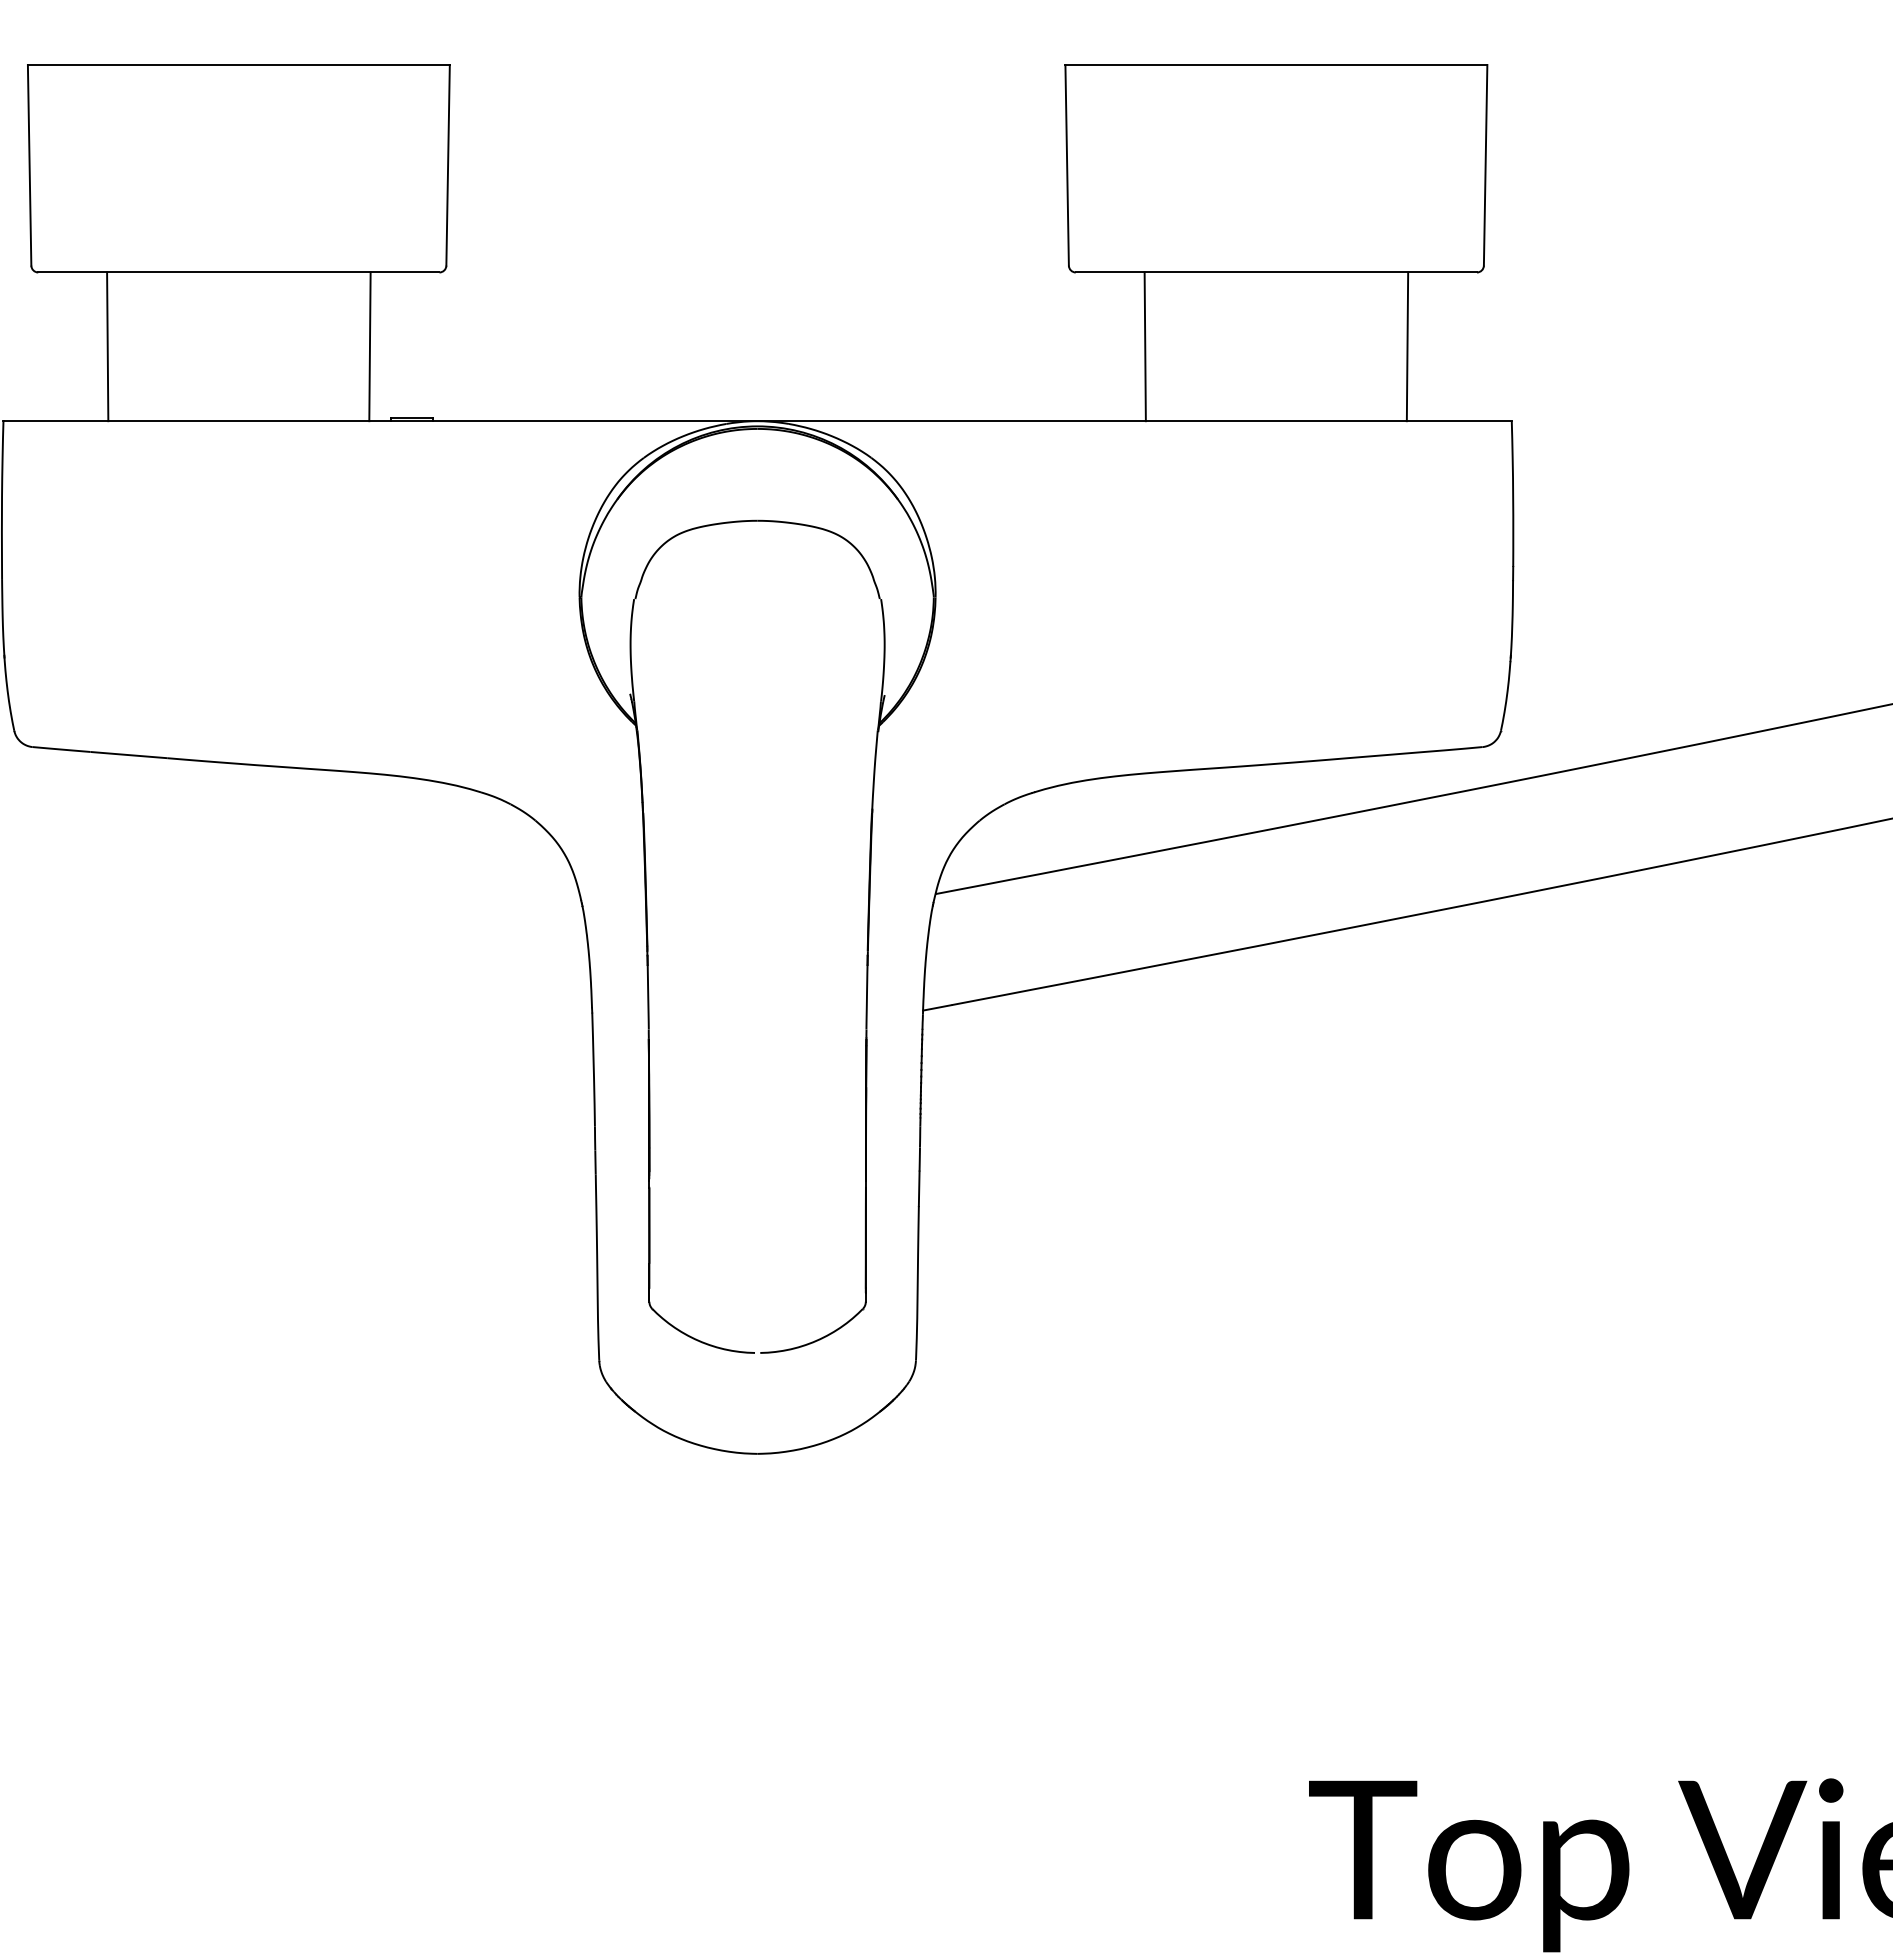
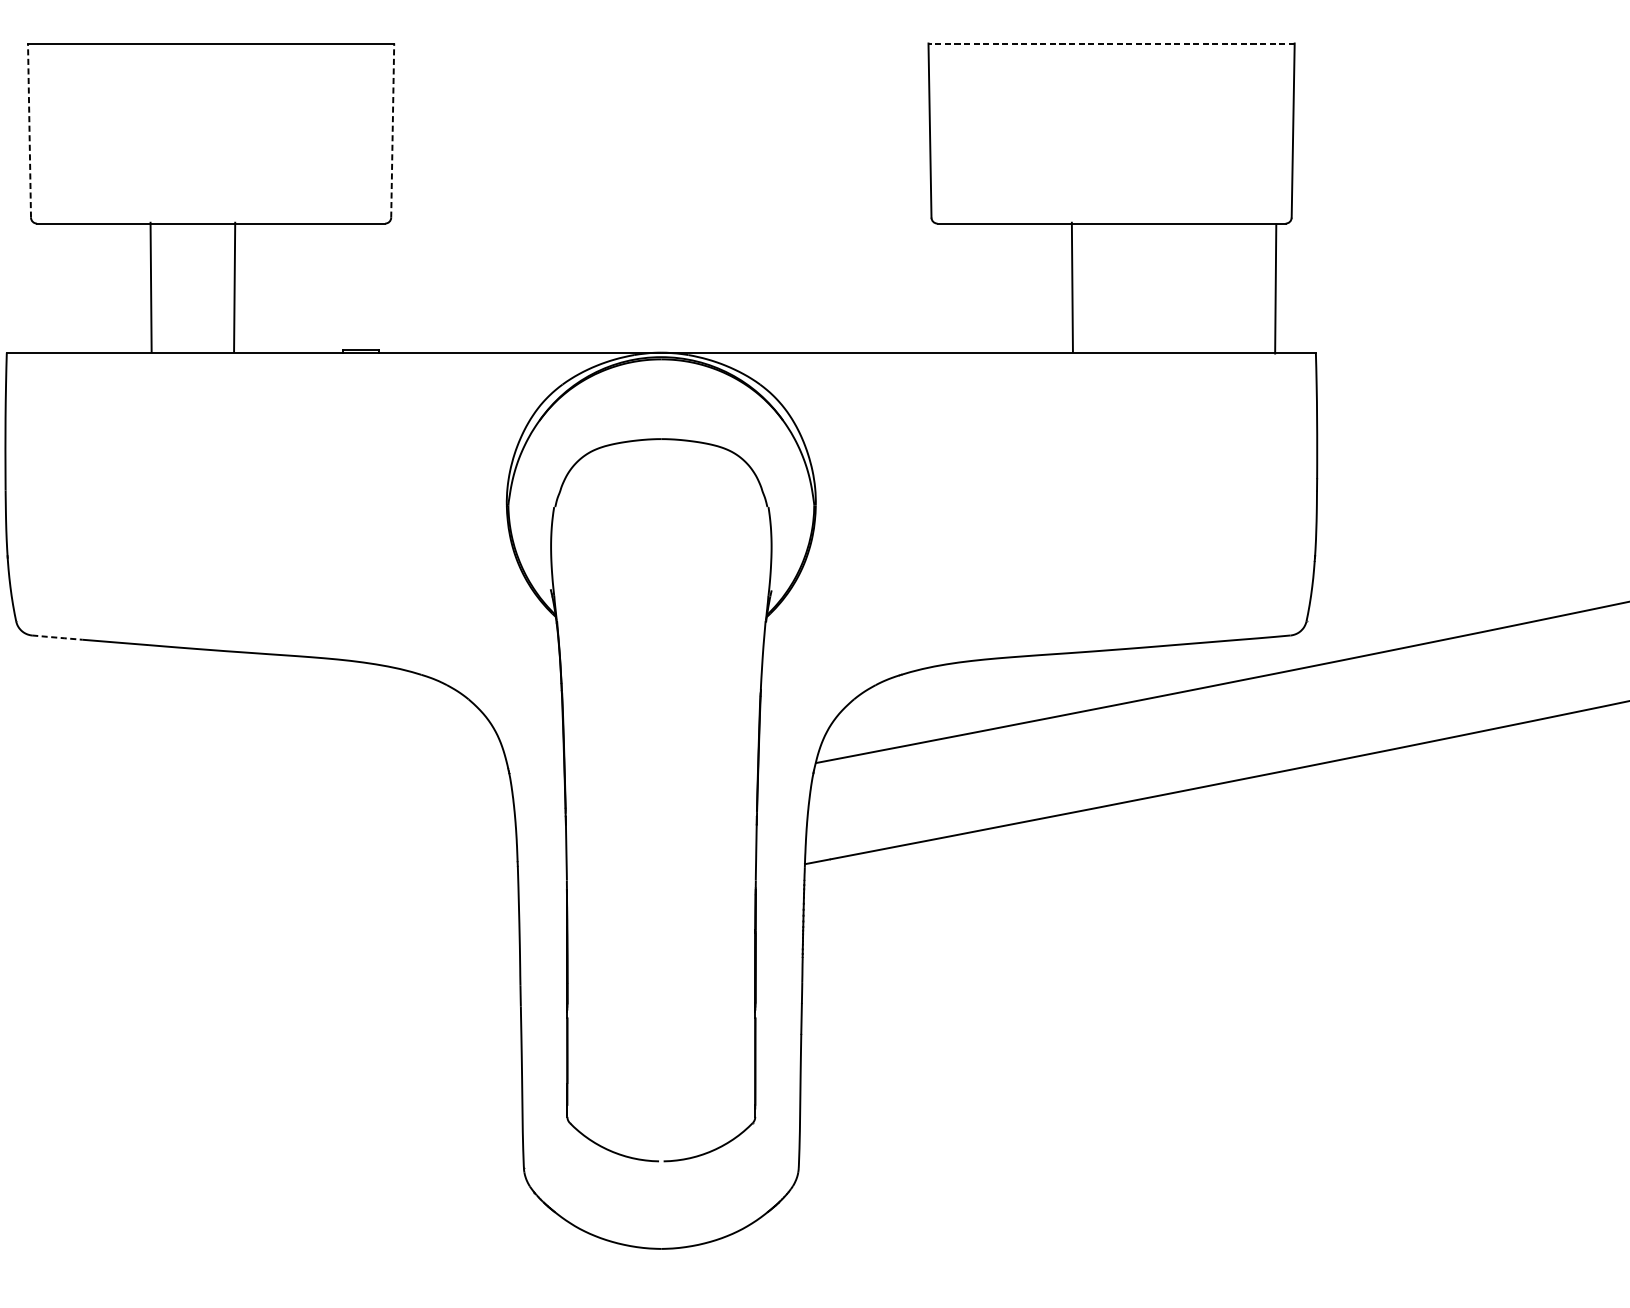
line: (1276, 64) -> (1111, 43), solid -> dashed
line: (29, 164) -> (29, 129), solid -> dashed
line: (448, 164) -> (393, 129), solid -> dashed
line: (107, 346) -> (150, 286), moved
line: (369, 346) -> (234, 286), moved
line: (1144, 346) -> (1071, 286), moved
line: (1407, 346) -> (1275, 288), moved
line: (61, 749) -> (57, 637), solid -> dashed

